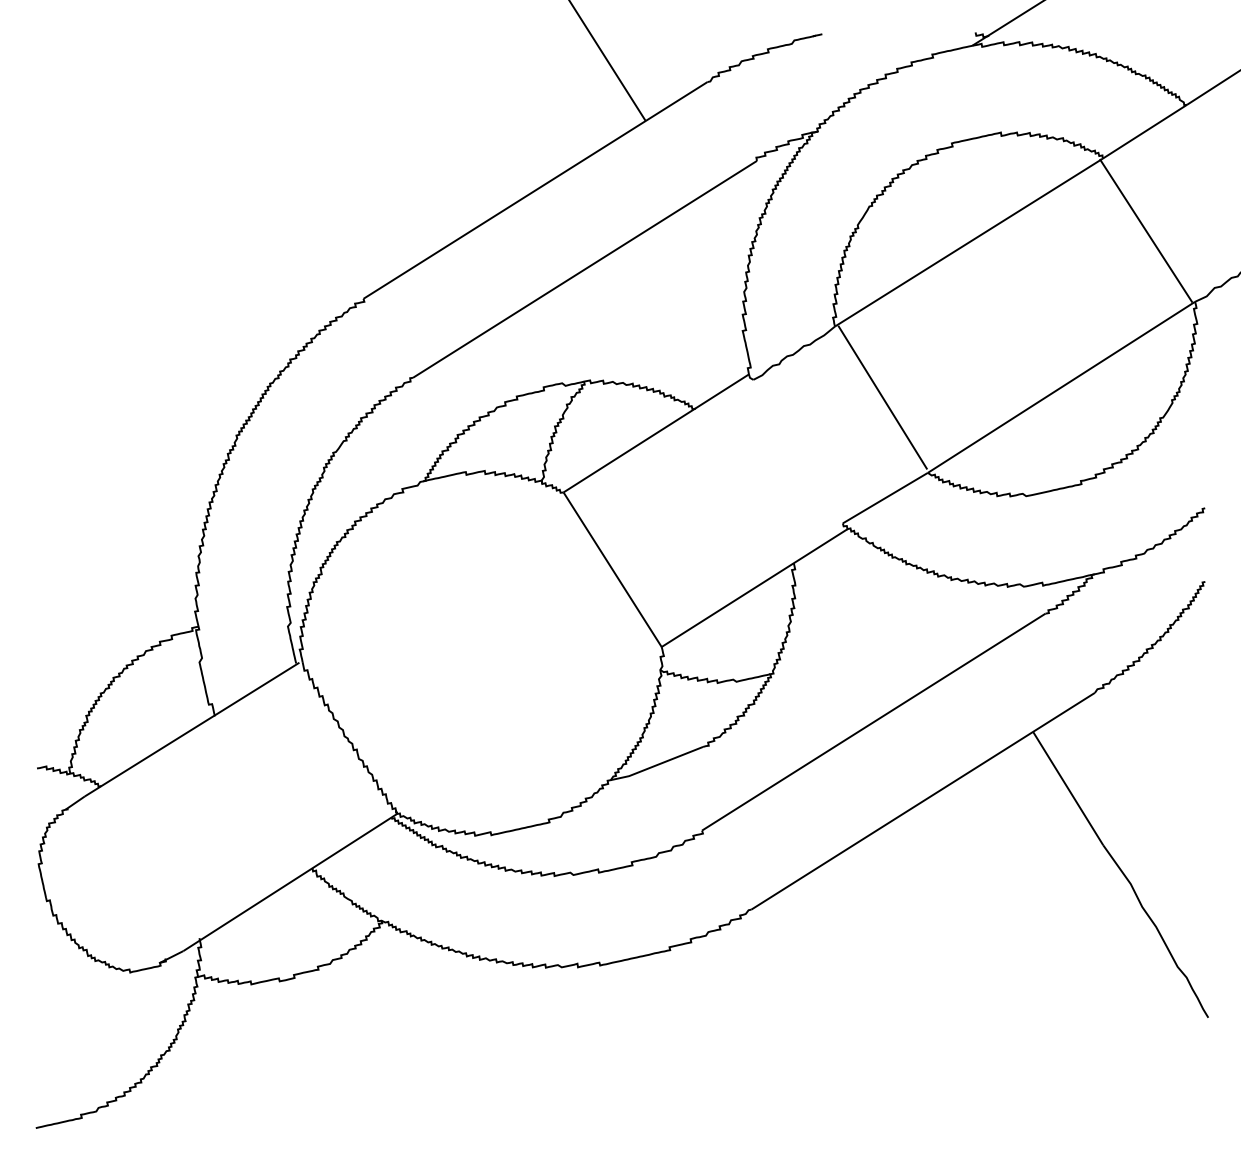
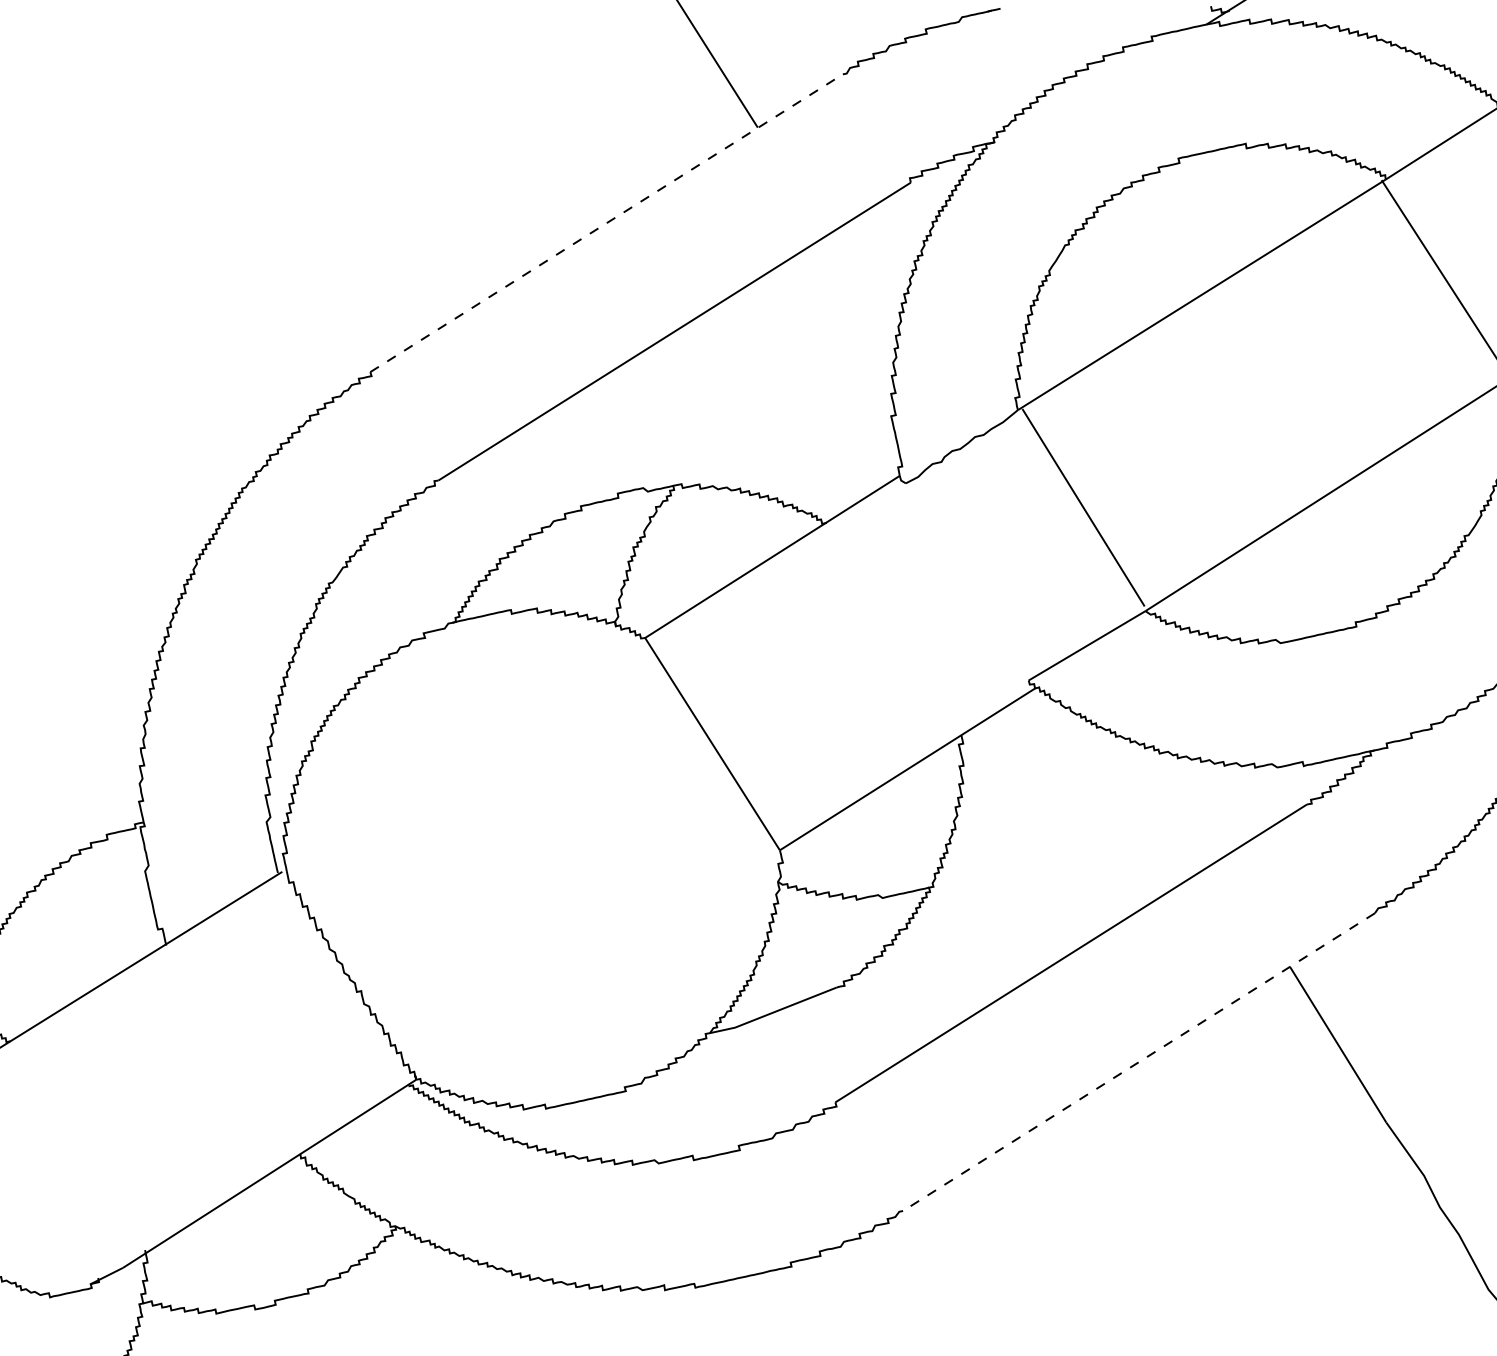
line: (535, 190) -> (606, 223), solid -> dashed
line: (922, 801) -> (1138, 1062), solid -> dashed

